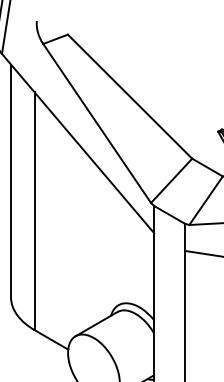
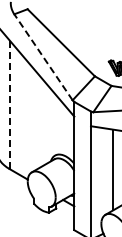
line: (97, 123) -> (43, 57), solid -> dashed
line: (34, 210) -> (9, 104), solid -> dashed

